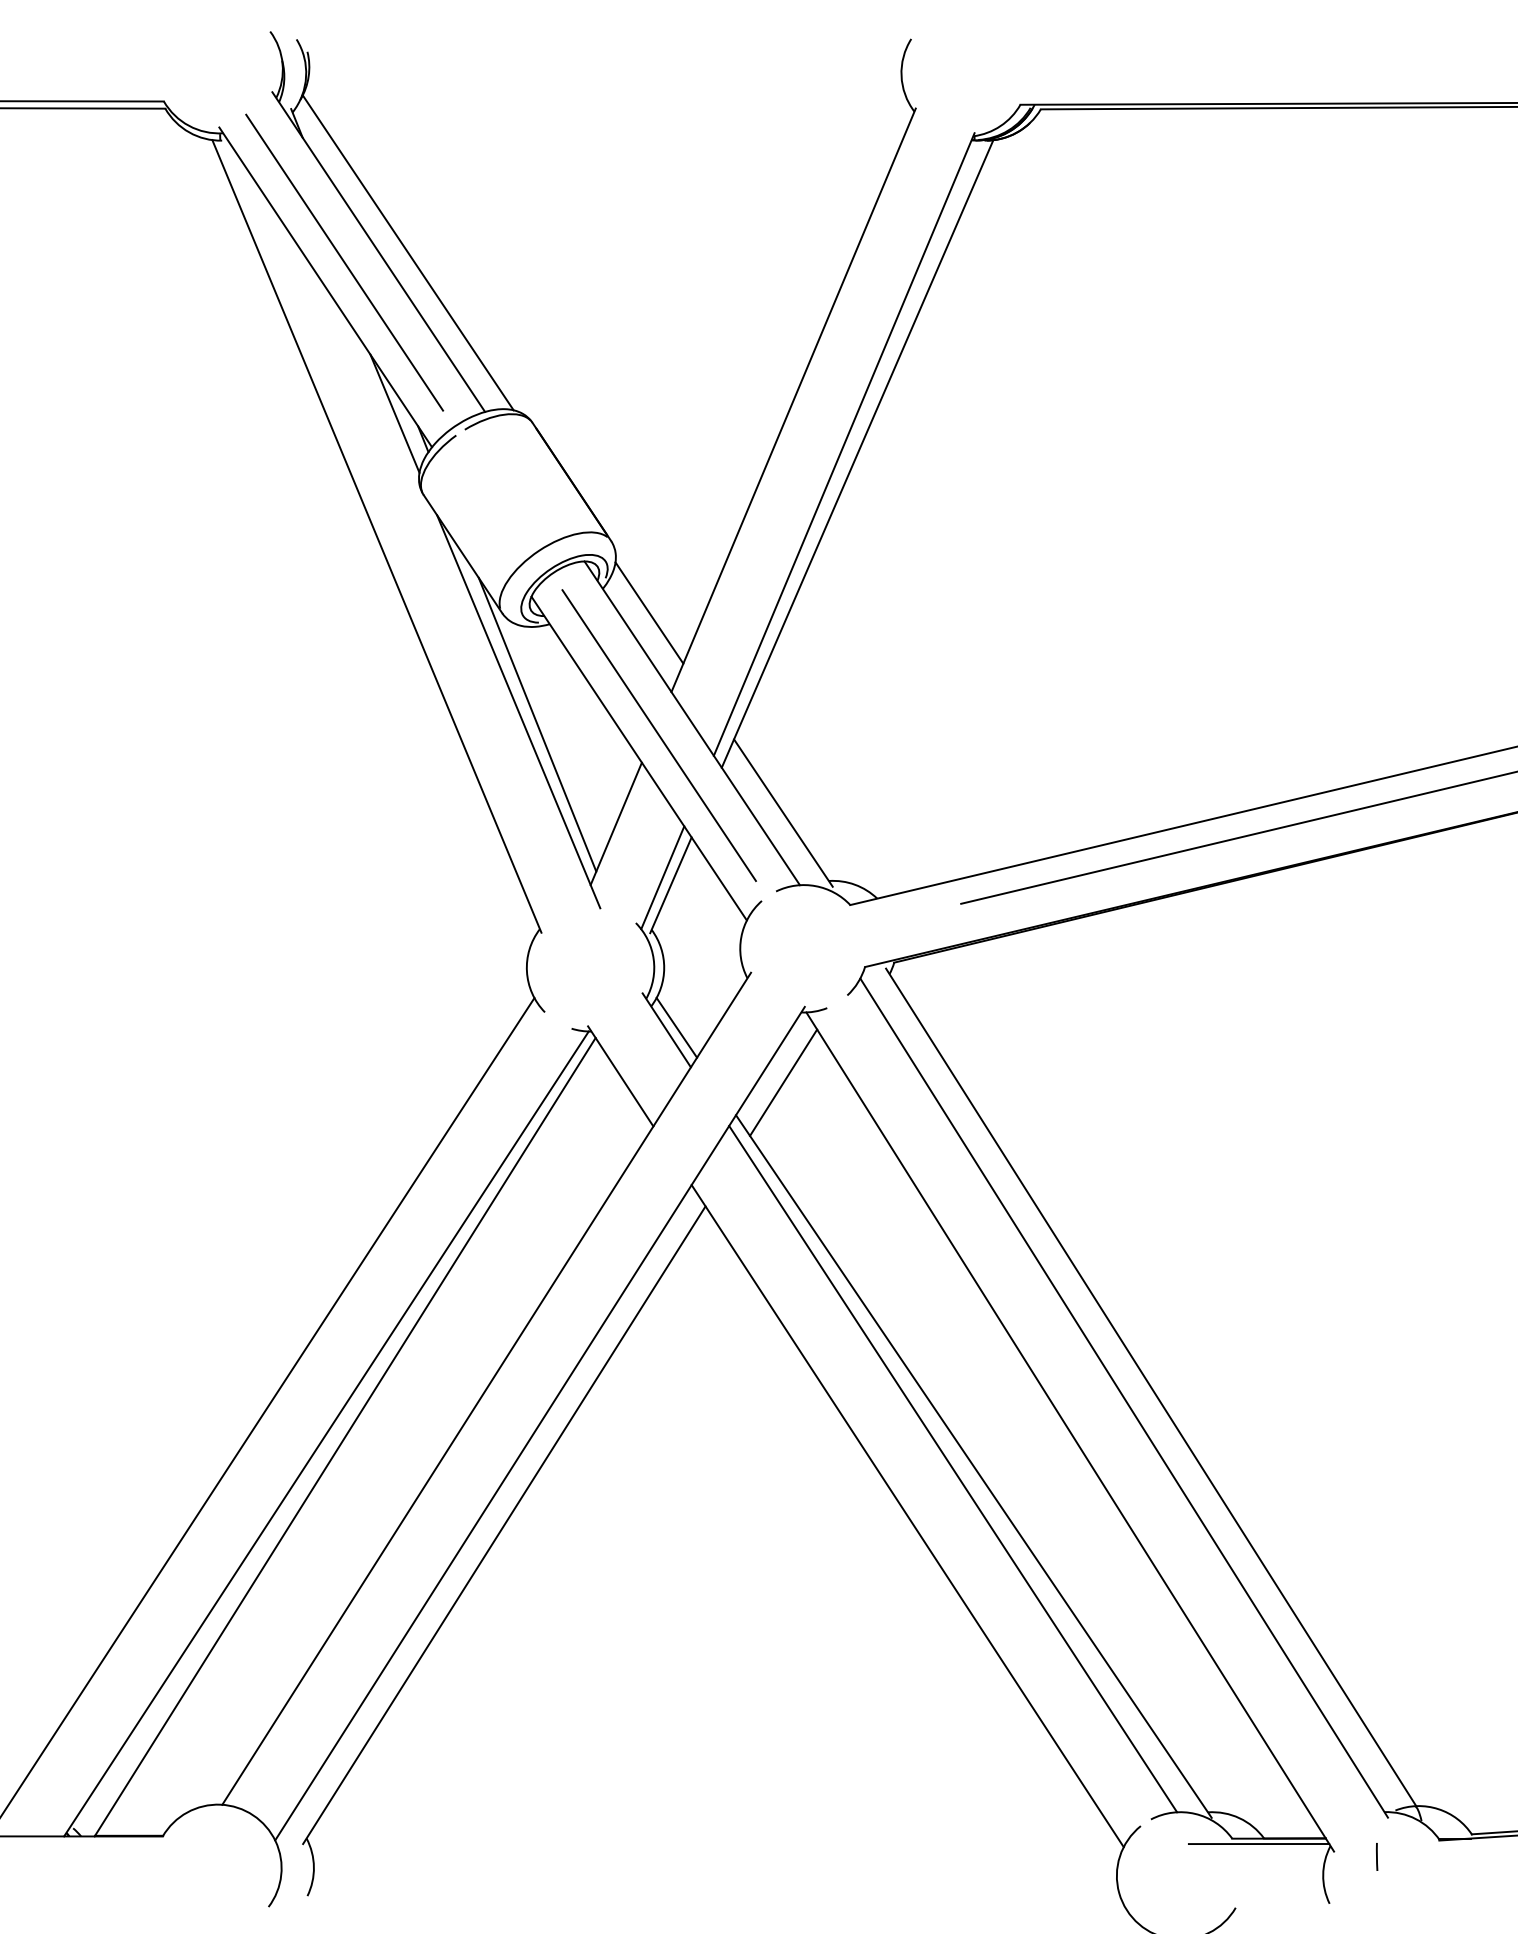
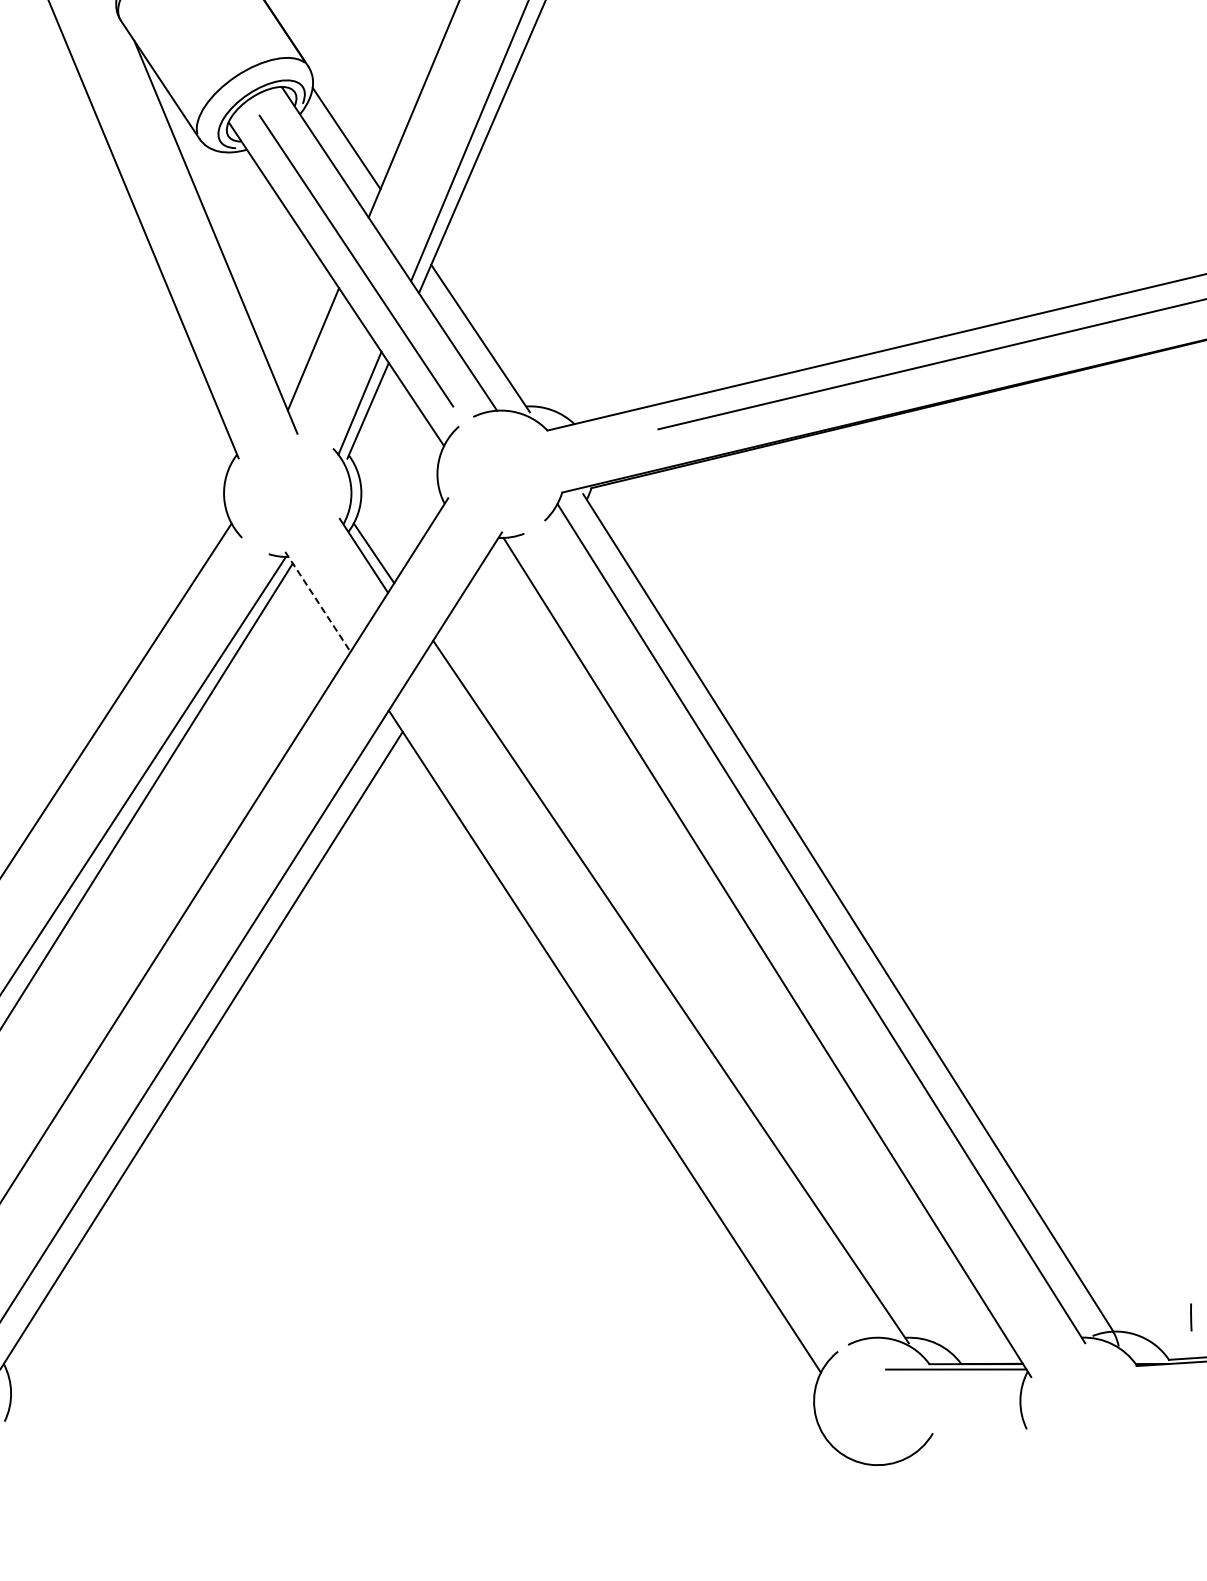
line: (537, 724) -> (234, 250), removed
line: (620, 1076) -> (317, 602), solid -> dashed
line: (783, 1082) -> (480, 608), removed
line: (953, 1468) -> (650, 994), removed
line: (1377, 1856) -> (1191, 1317), moved

